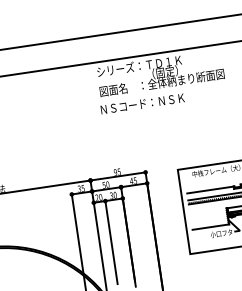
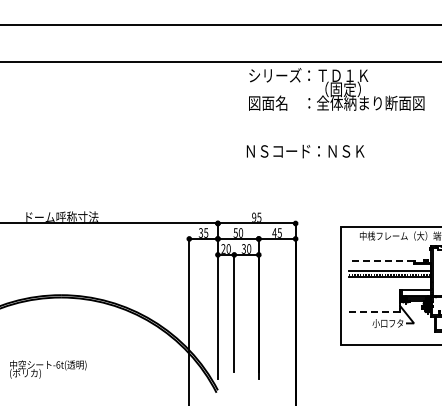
text: (142, 104) -> (305, 151), moved
line: (210, 190) -> (381, 261), solid -> dashed
line: (210, 227) -> (374, 312), solid -> dashed

